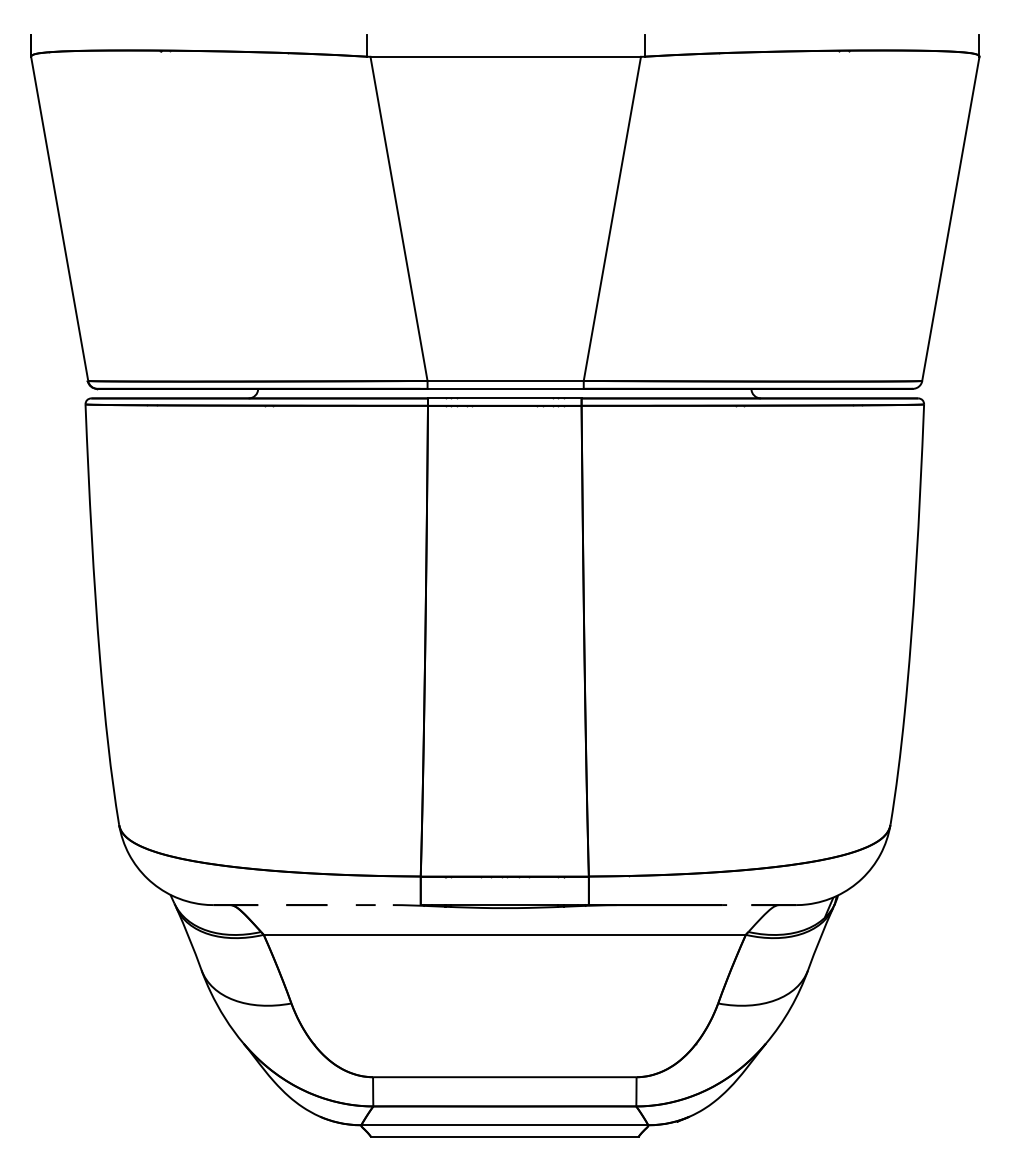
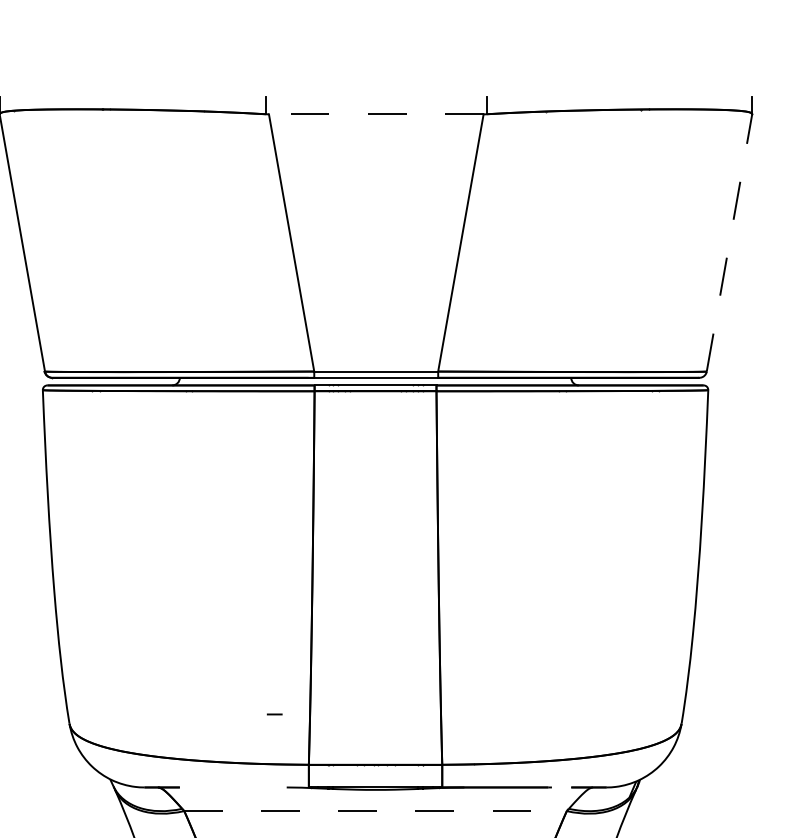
line: (505, 56) -> (376, 114), solid -> dashed
line: (950, 218) -> (729, 242), solid -> dashed
line: (306, 904) -> (218, 786), removed
line: (365, 904) -> (274, 713), moved
line: (505, 934) -> (376, 810), solid -> dashed

